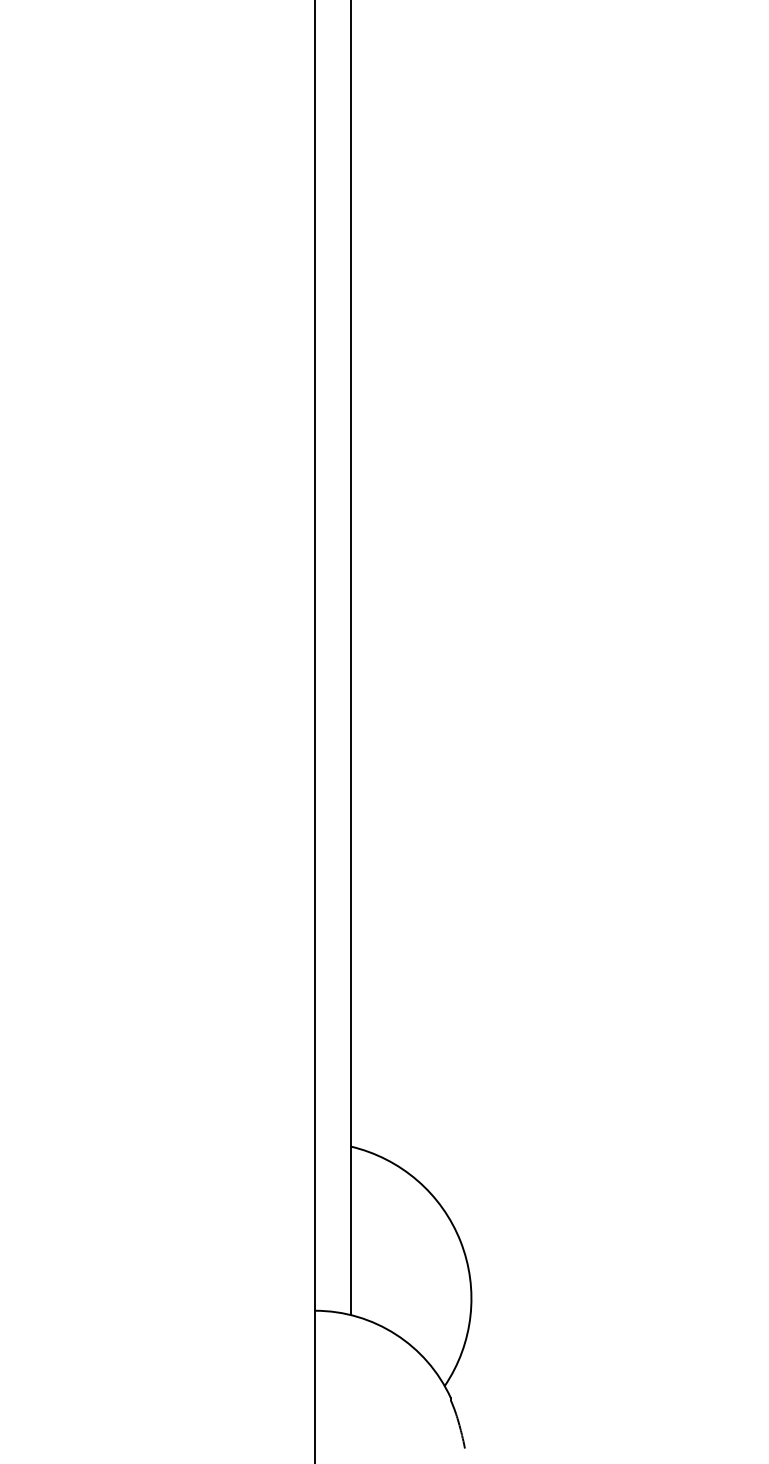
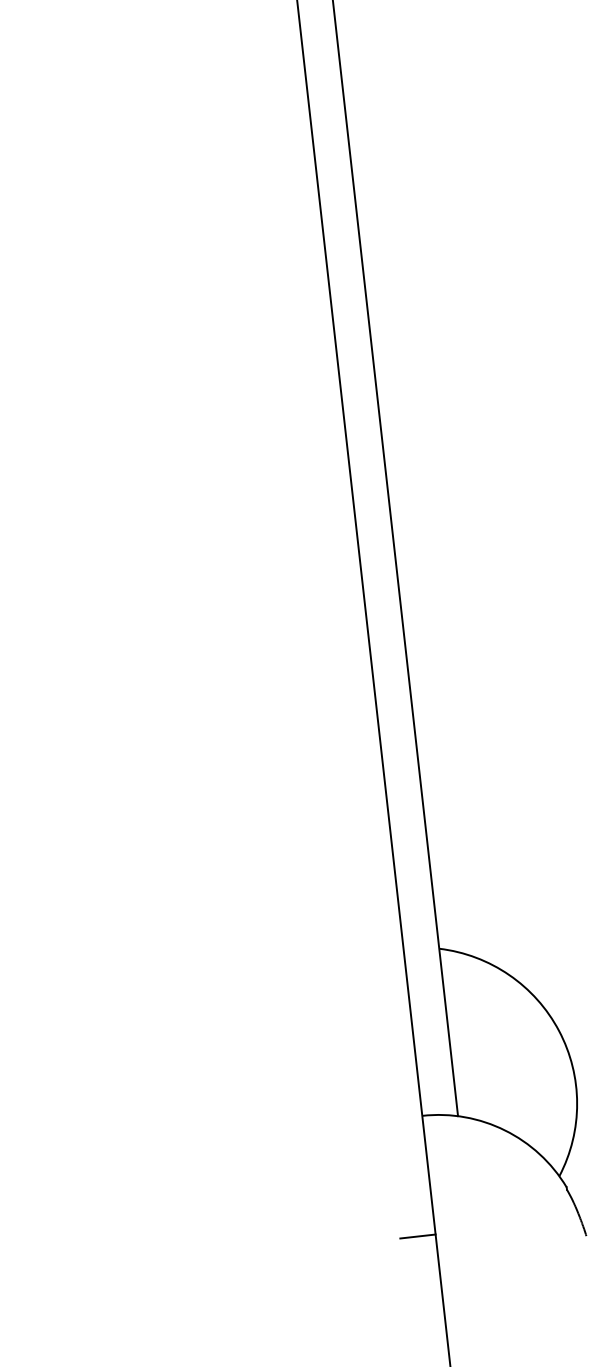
line: (297, 1430) -> (417, 1236), added

